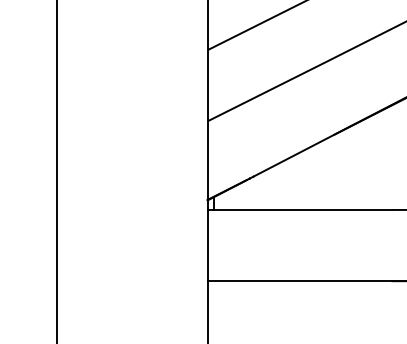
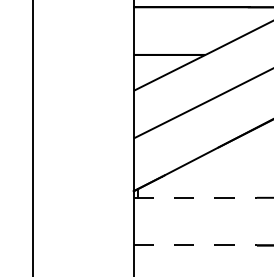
line: (299, 209) -> (195, 197), solid -> dashed
line: (299, 281) -> (195, 245), solid -> dashed

